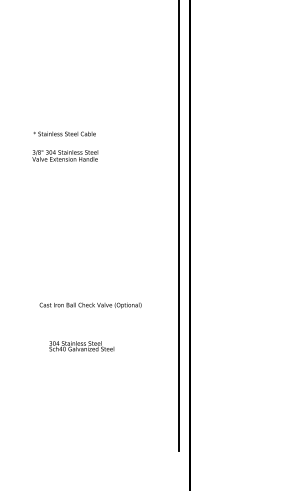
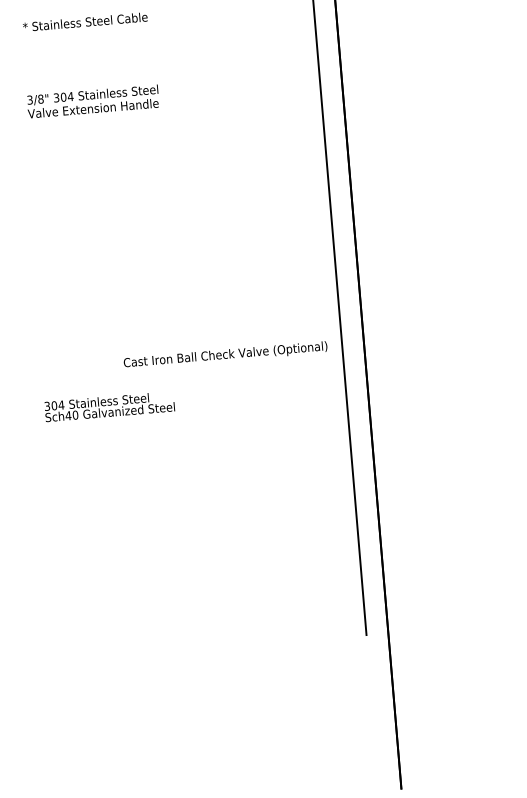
text: (65, 155) -> (93, 100), moved
text: (90, 305) -> (225, 355), moved
text: (81, 346) -> (109, 407), moved

